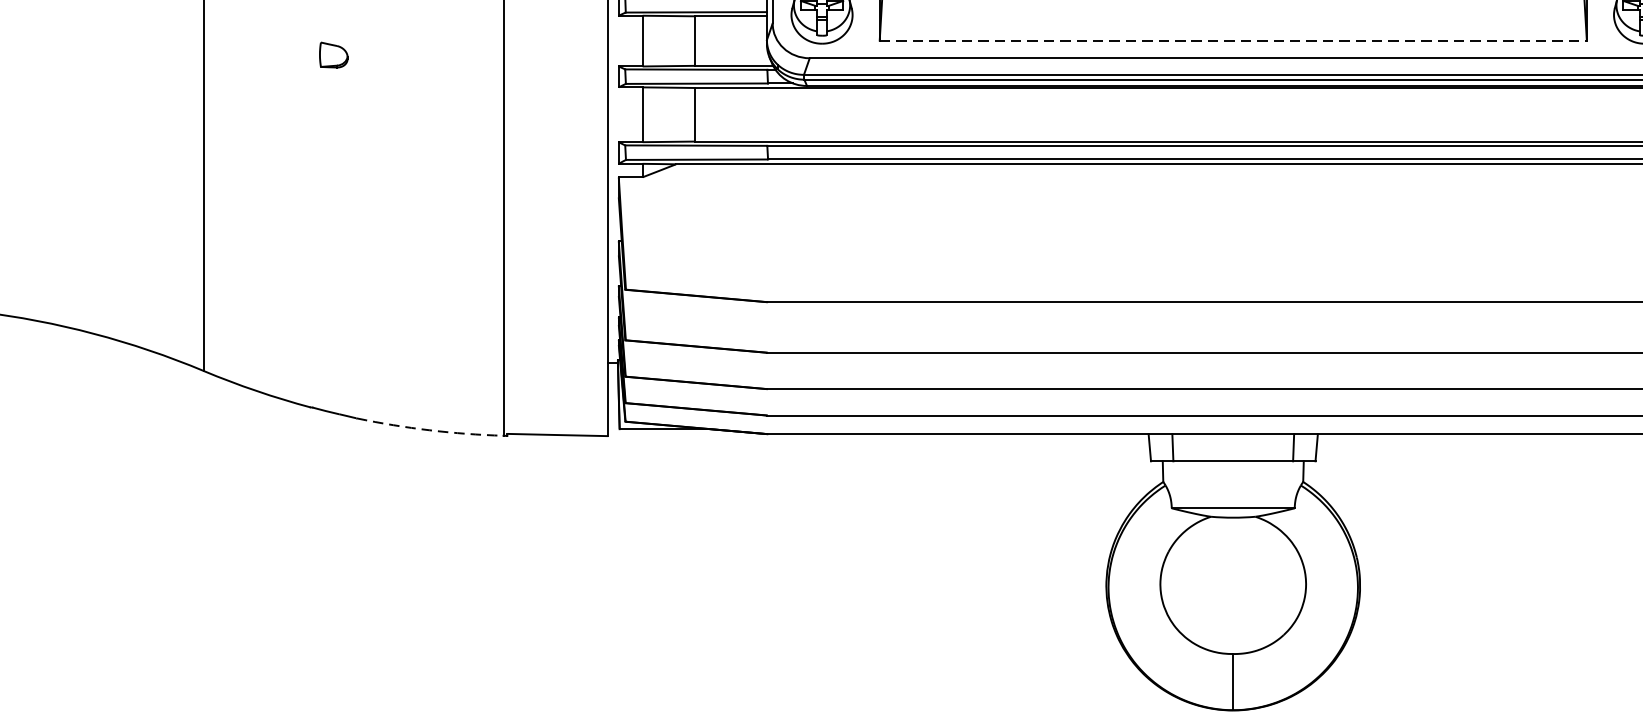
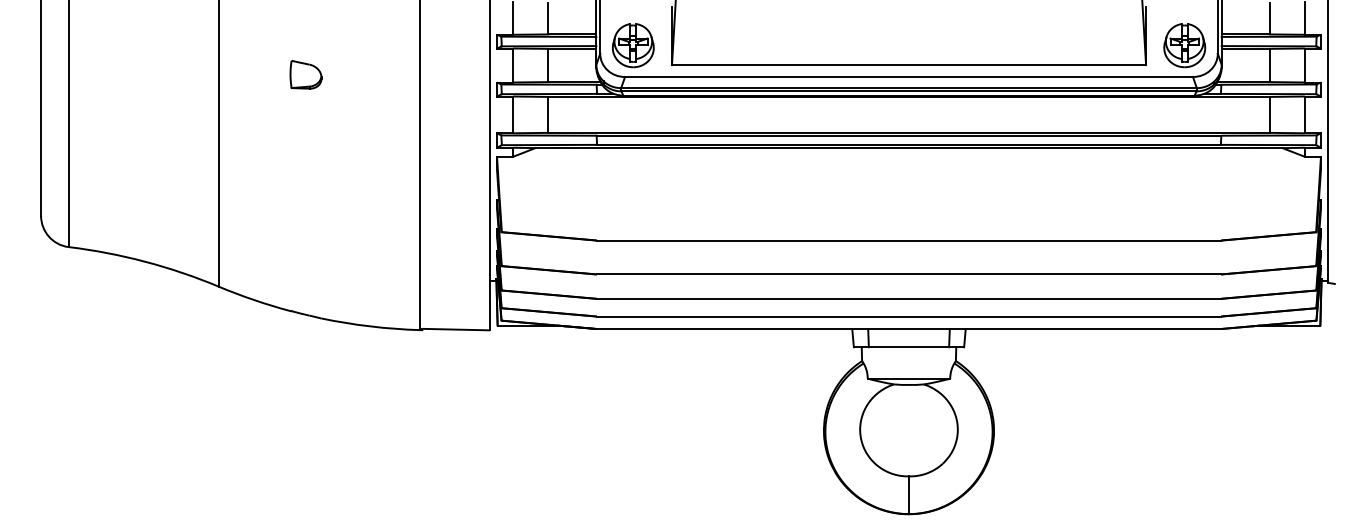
line: (1234, 41) -> (909, 65), dashed -> solid
part: (333, 54) -> (305, 74), size x1.67
arc: (430, 430) -> (370, 326), dashed -> solid

